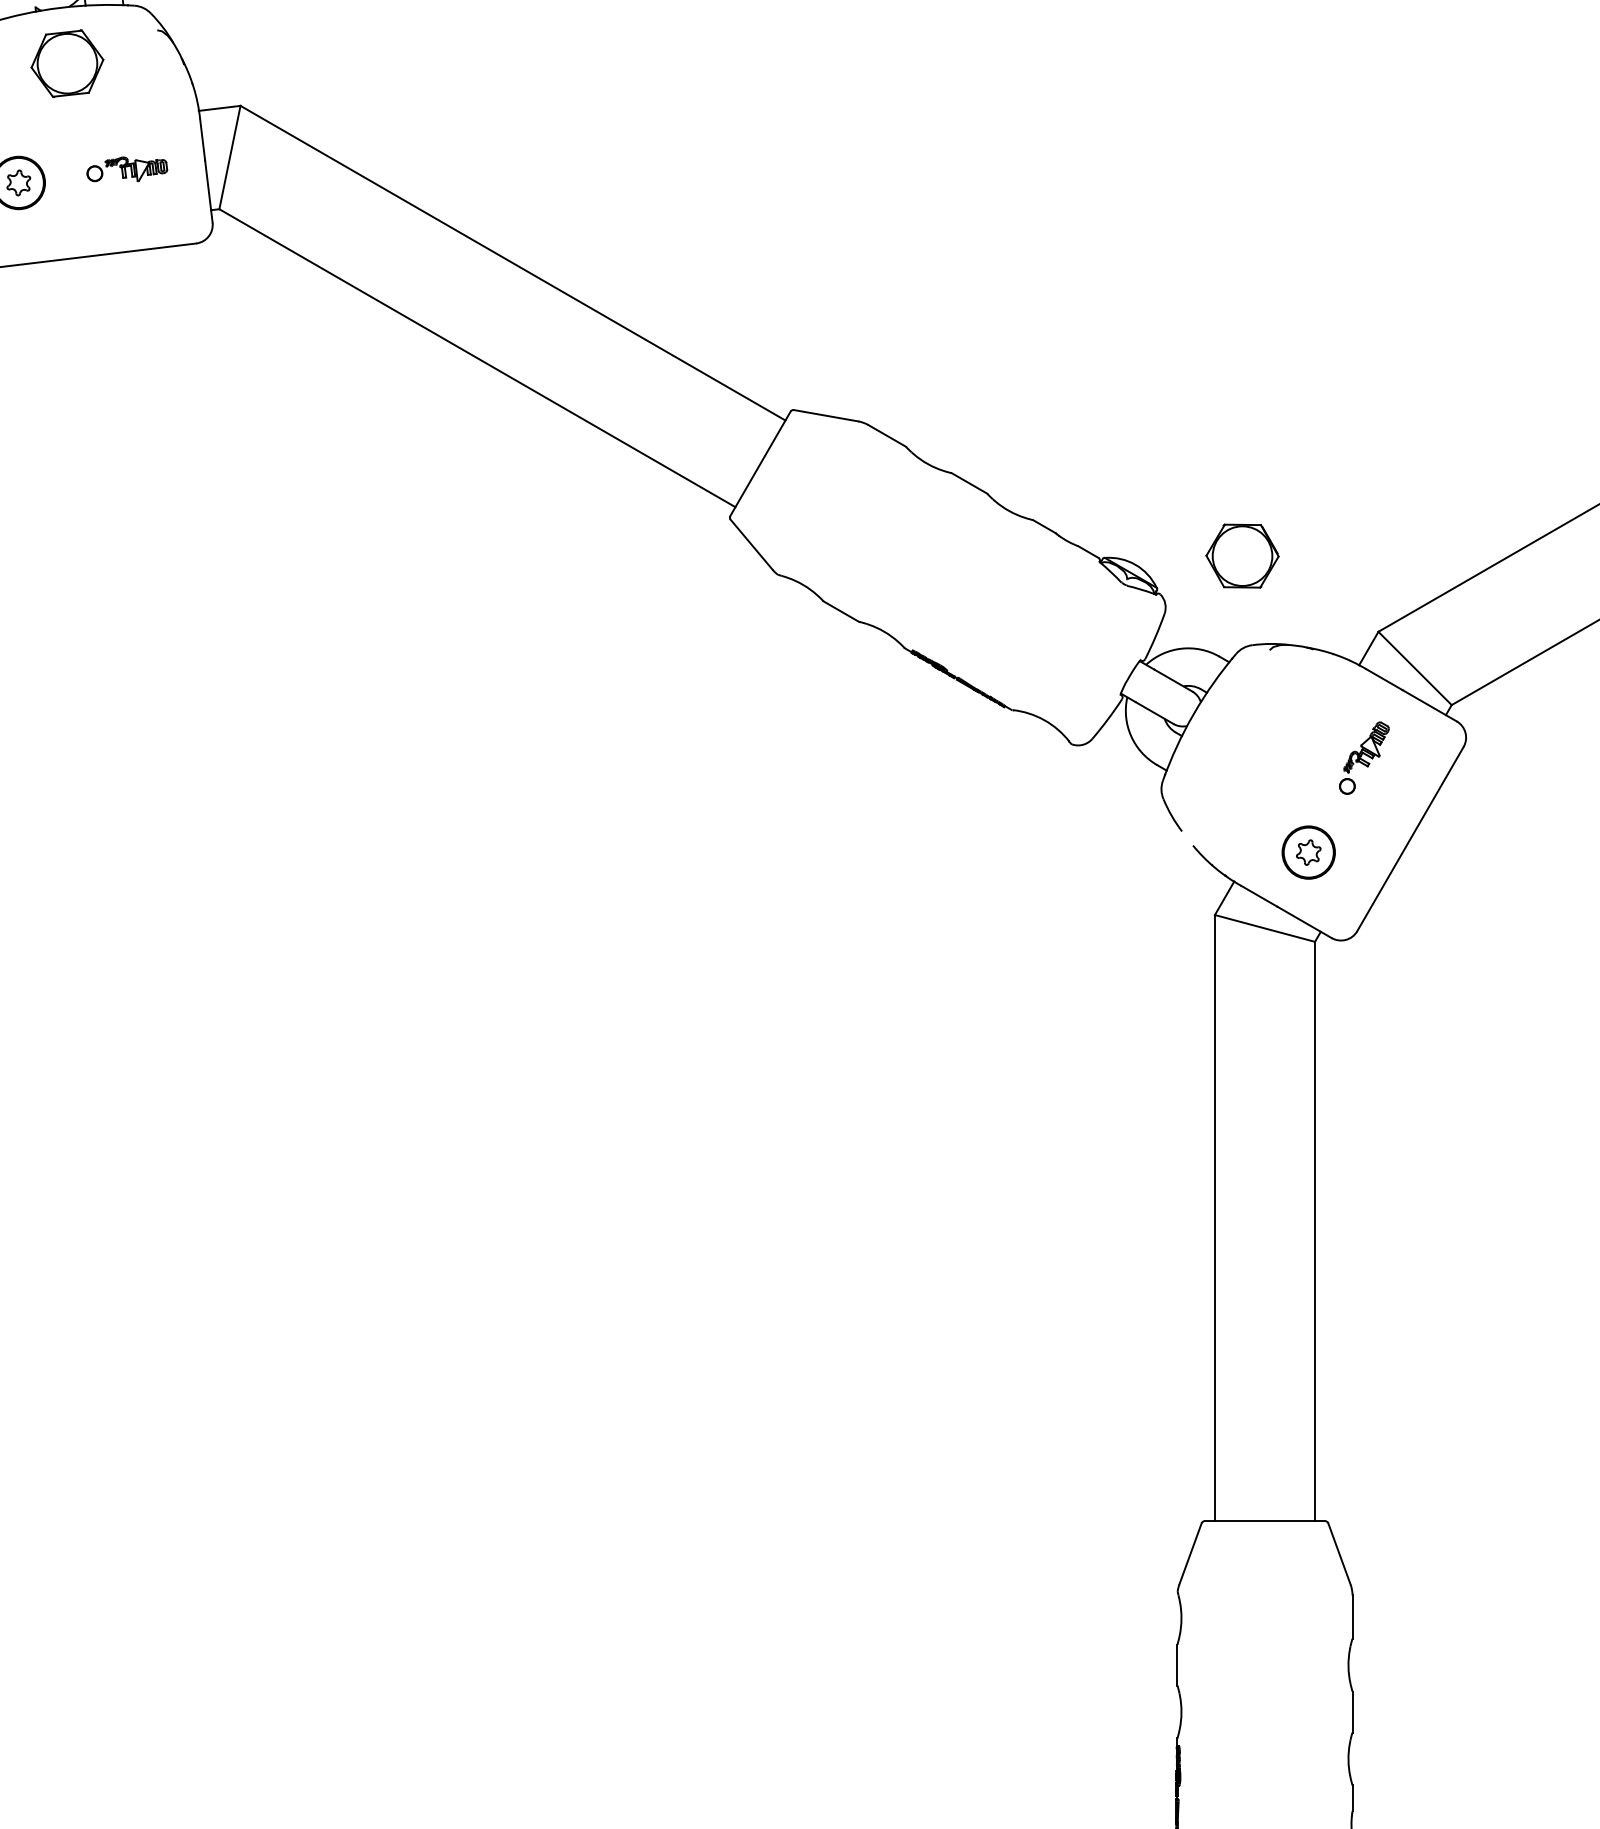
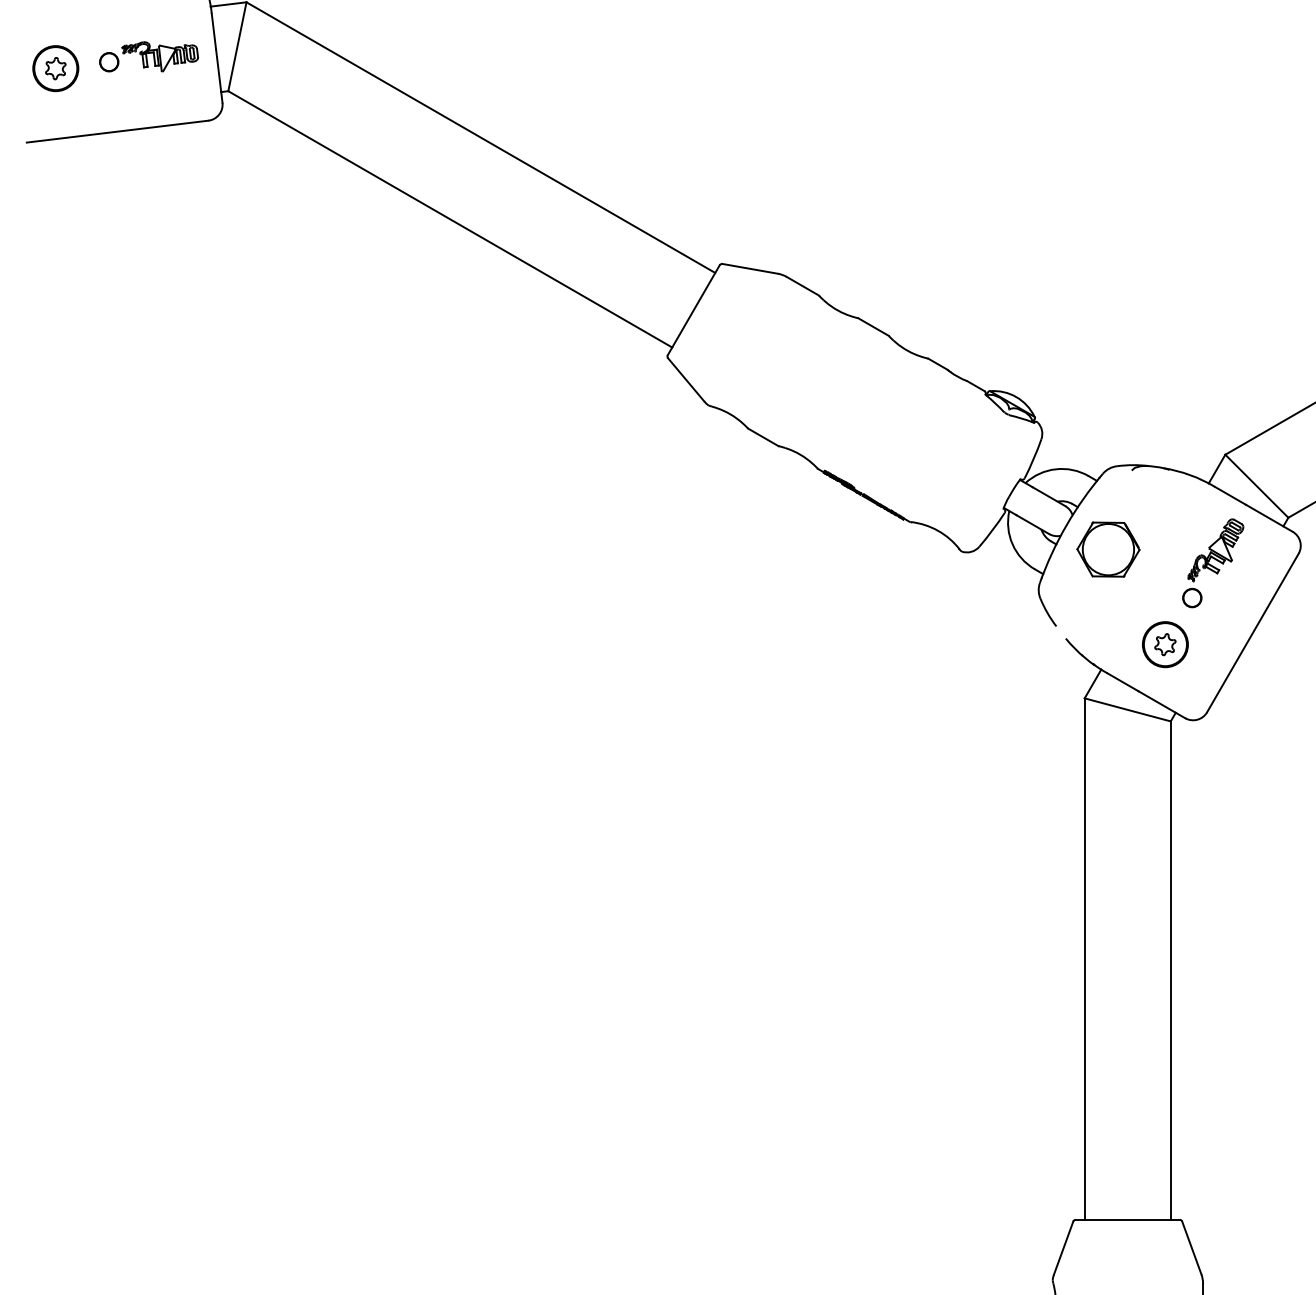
part: (127, 169) -> (149, 57), size x1.43
part: (1242, 555) -> (1108, 549), moved
part: (1364, 758) -> (1213, 563), size x1.43

